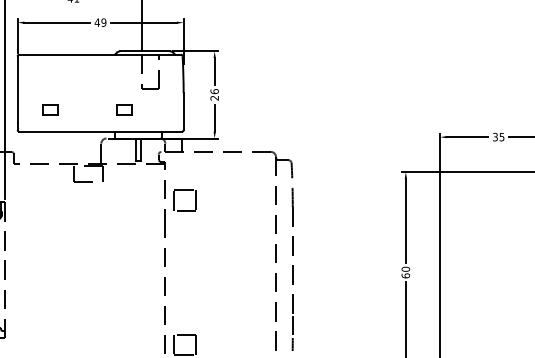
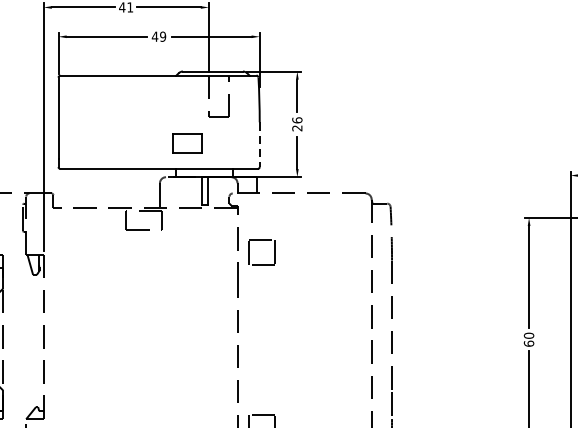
part: (50, 109) -> (98, 142), removed
part: (124, 109) -> (188, 142), size x1.6
line: (183, 112) -> (259, 145), solid -> dashed

